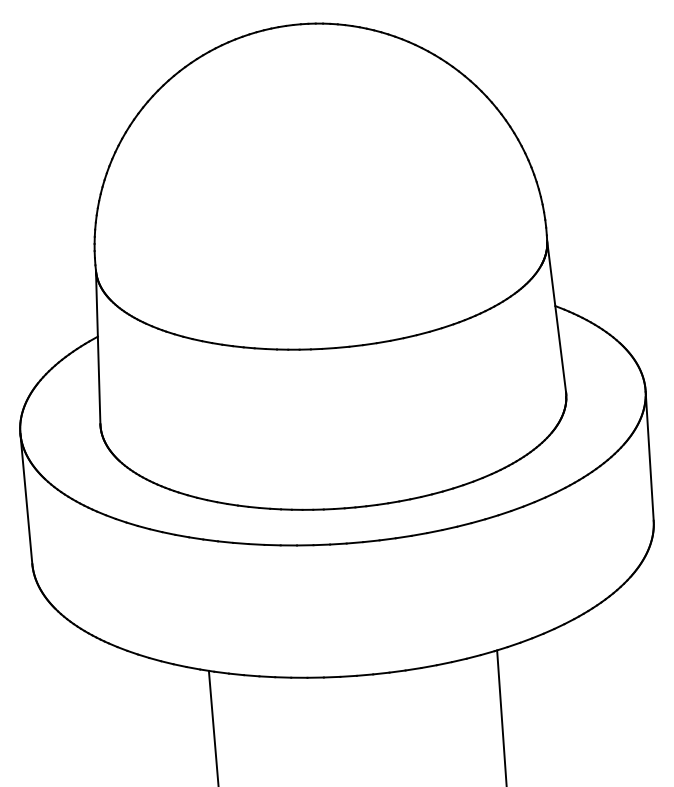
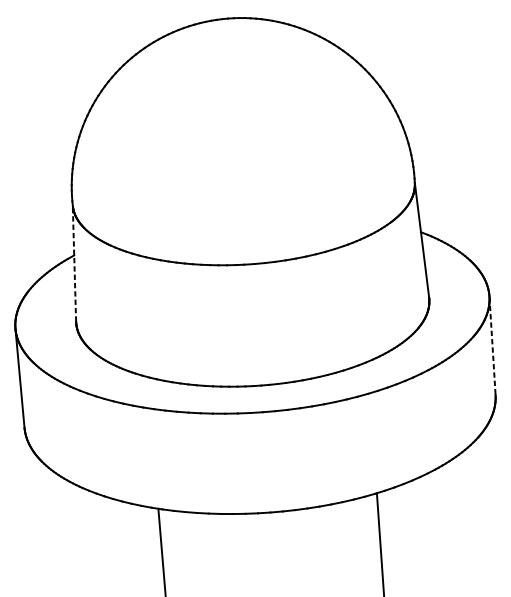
line: (98, 347) -> (74, 263), solid -> dashed
line: (649, 456) -> (492, 346), solid -> dashed

